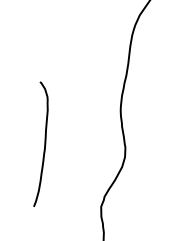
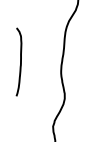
curve: (44, 143) -> (20, 61), moved

